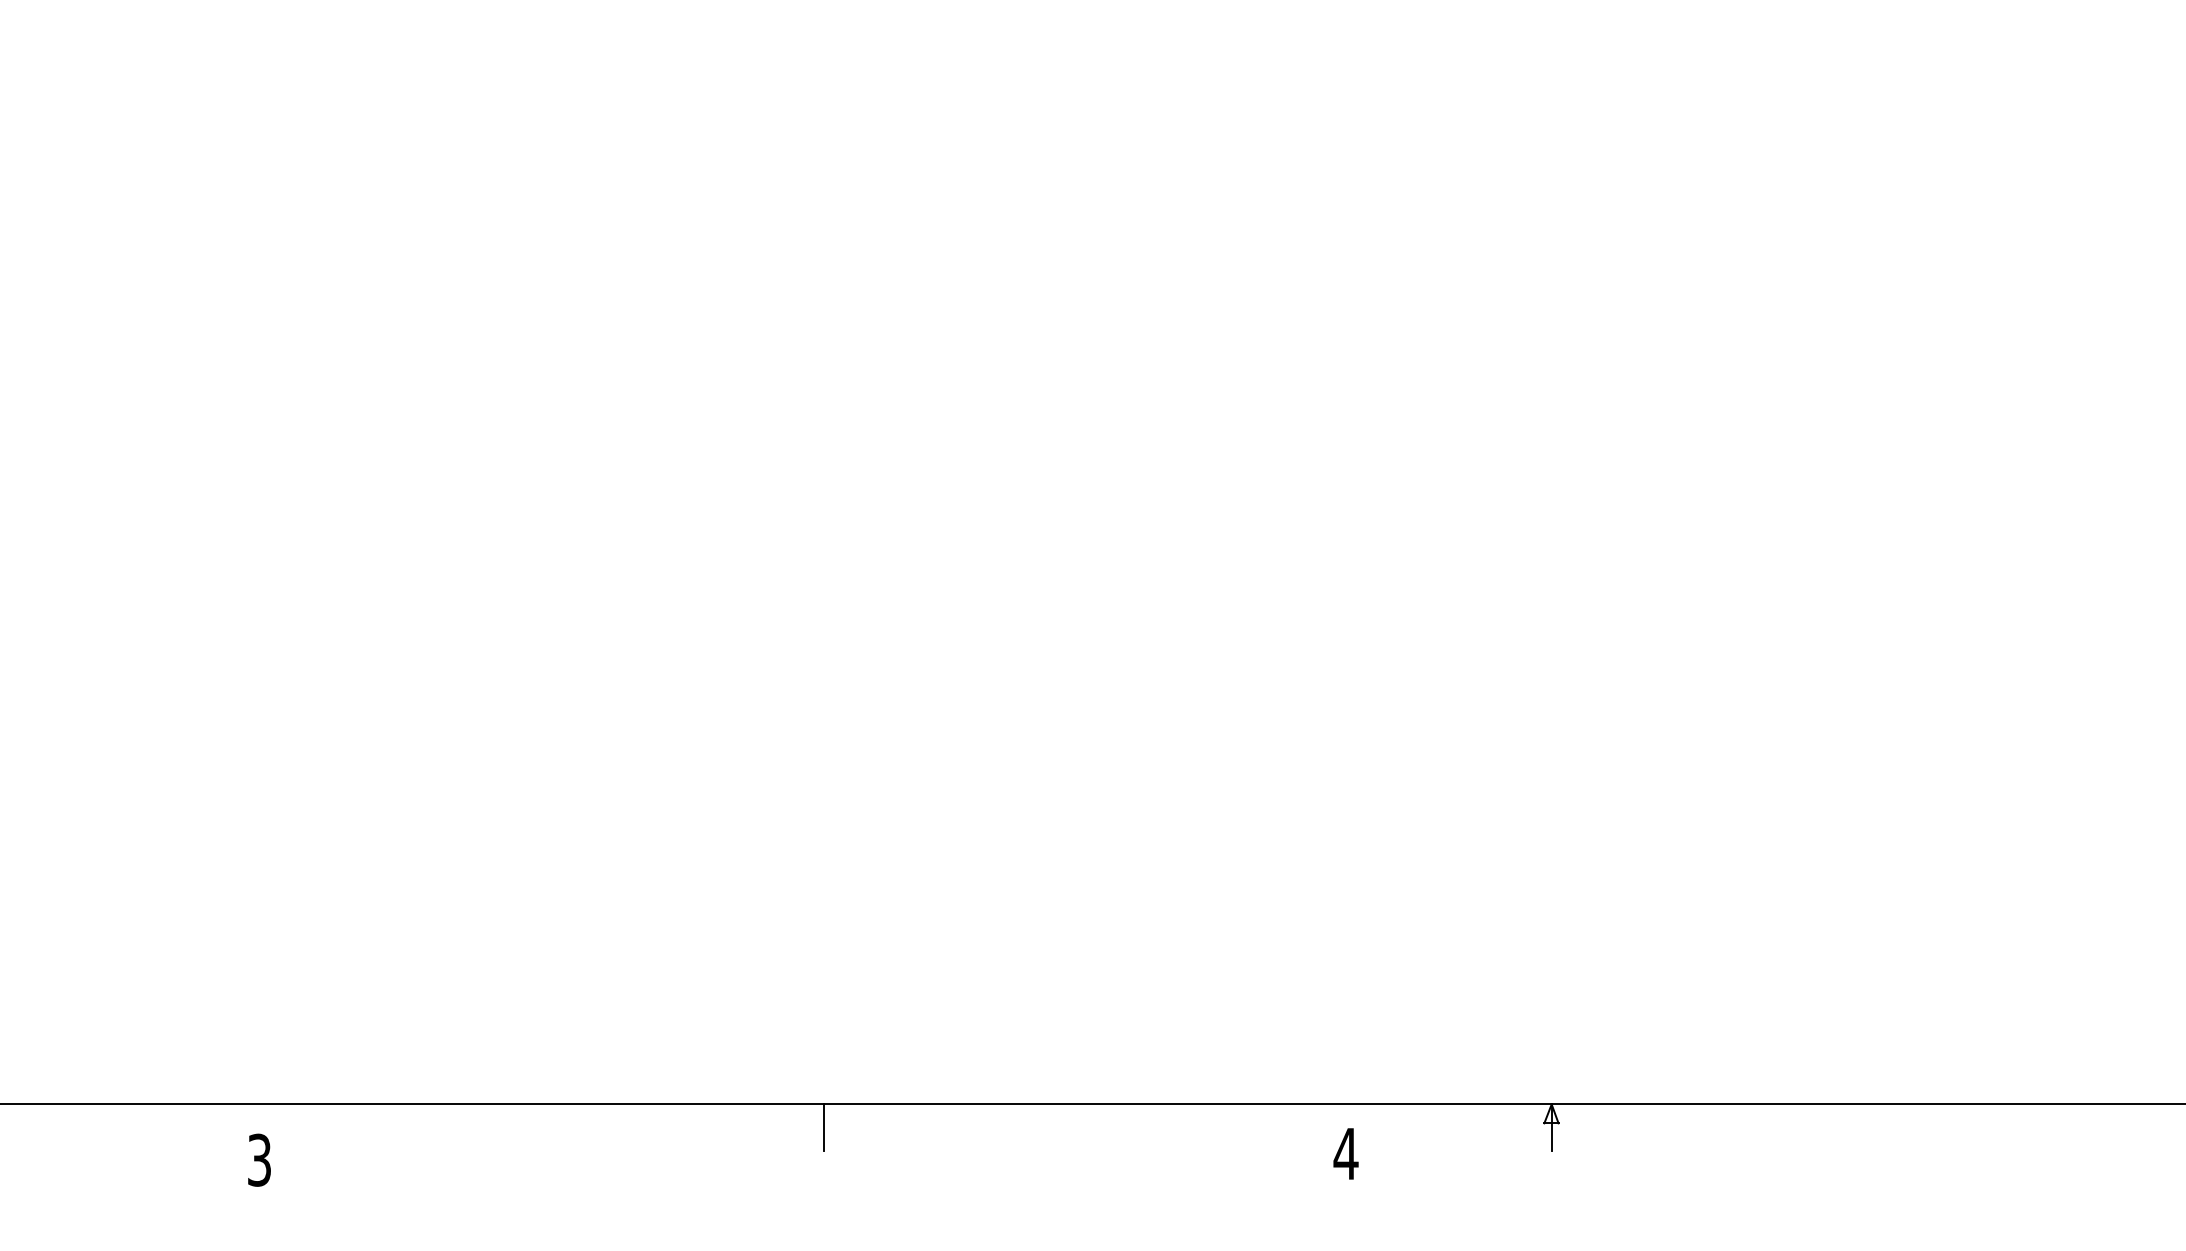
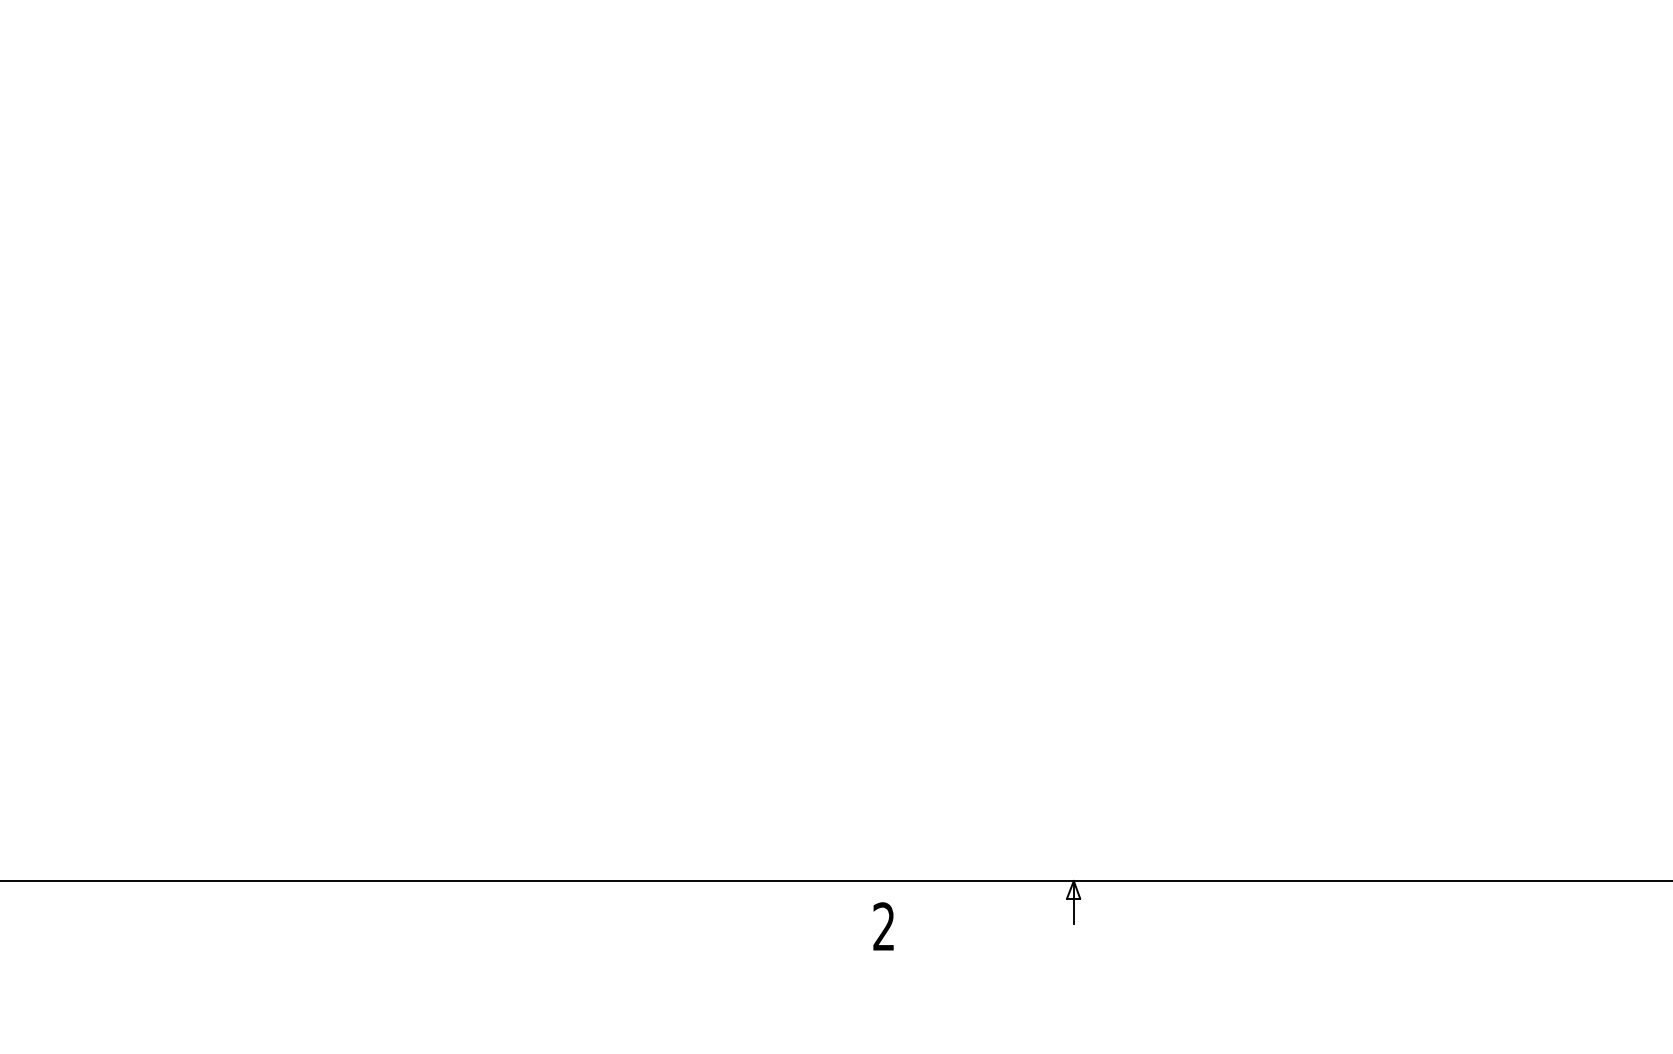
line: (824, 1127) -> (402, 902), removed
text: (1345, 1153) -> (883, 926), 4 -> 2

